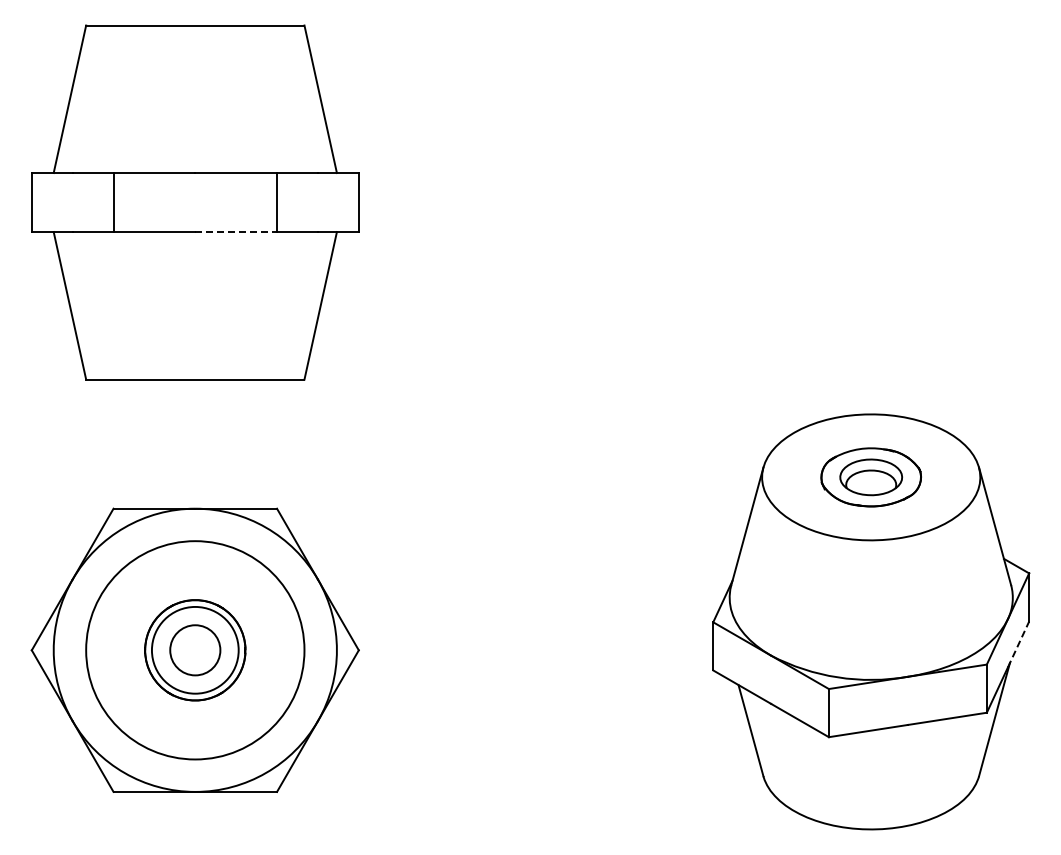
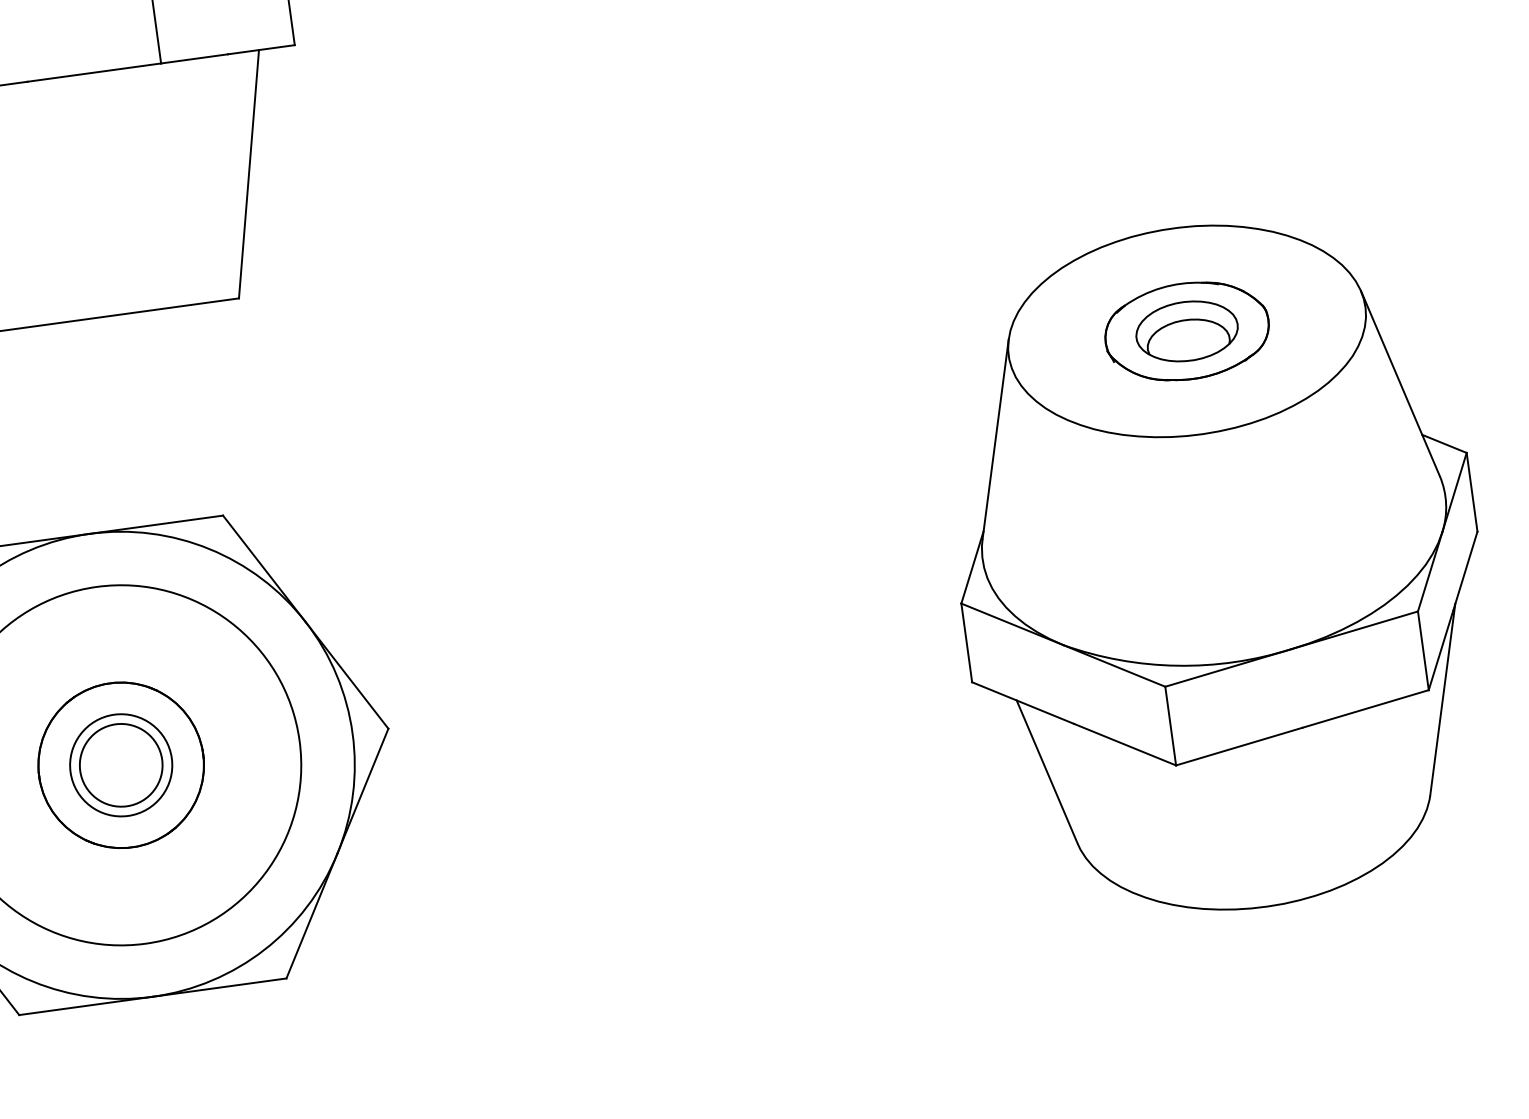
line: (236, 232) -> (94, 73), dashed -> solid
line: (1018, 643) -> (1464, 569), dashed -> solid
circle: (195, 650) -> (121, 765), size x0.71

